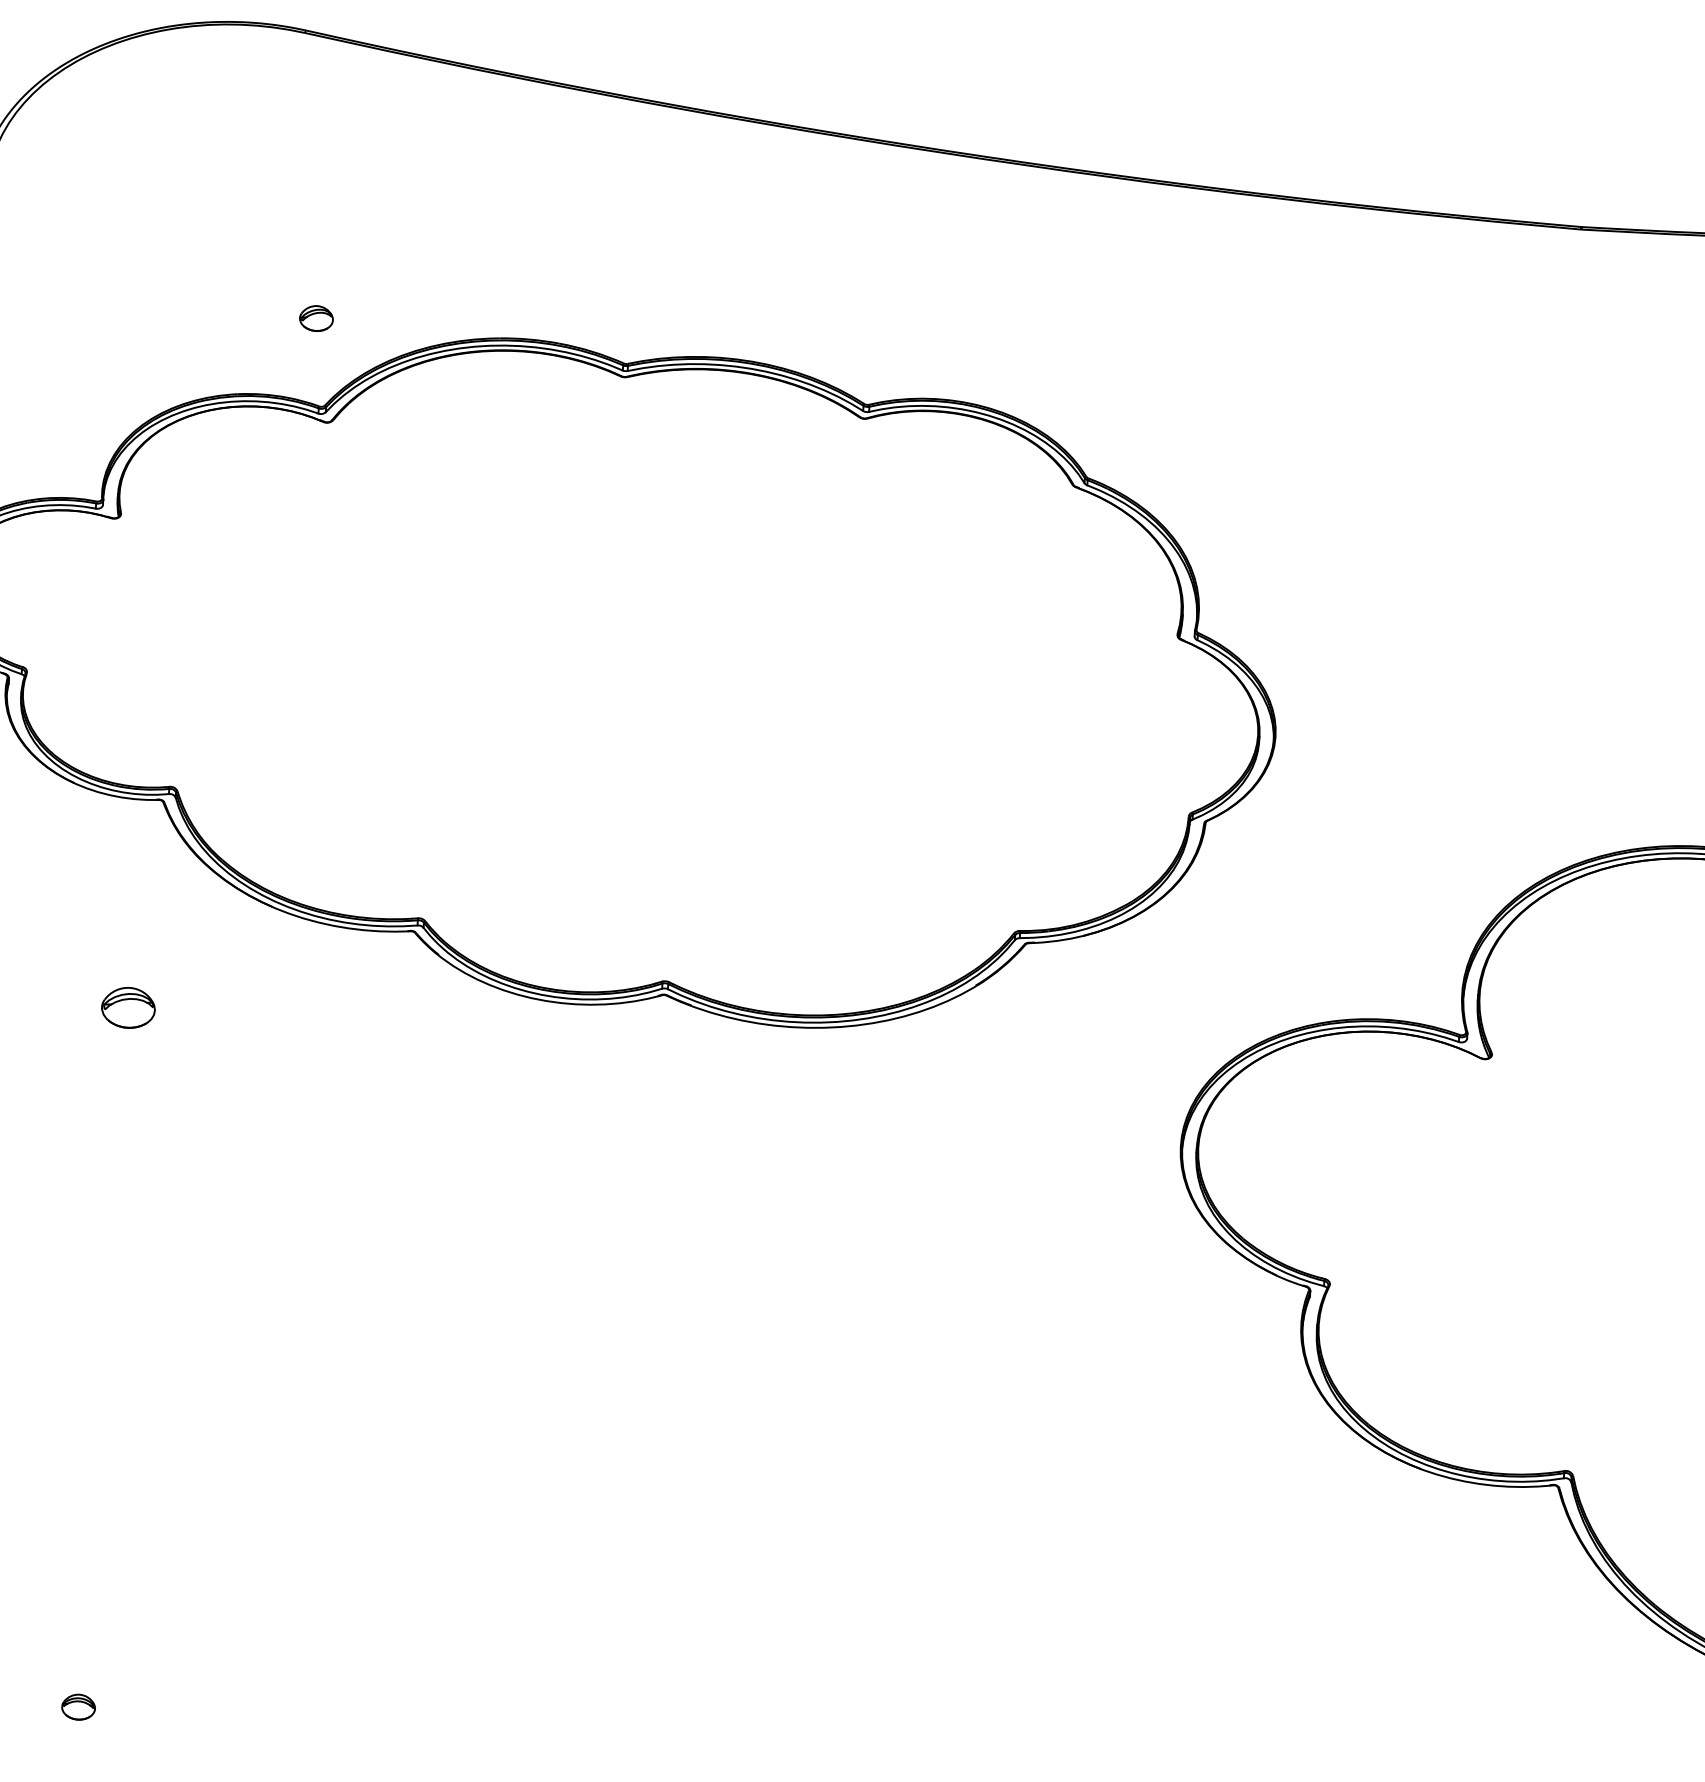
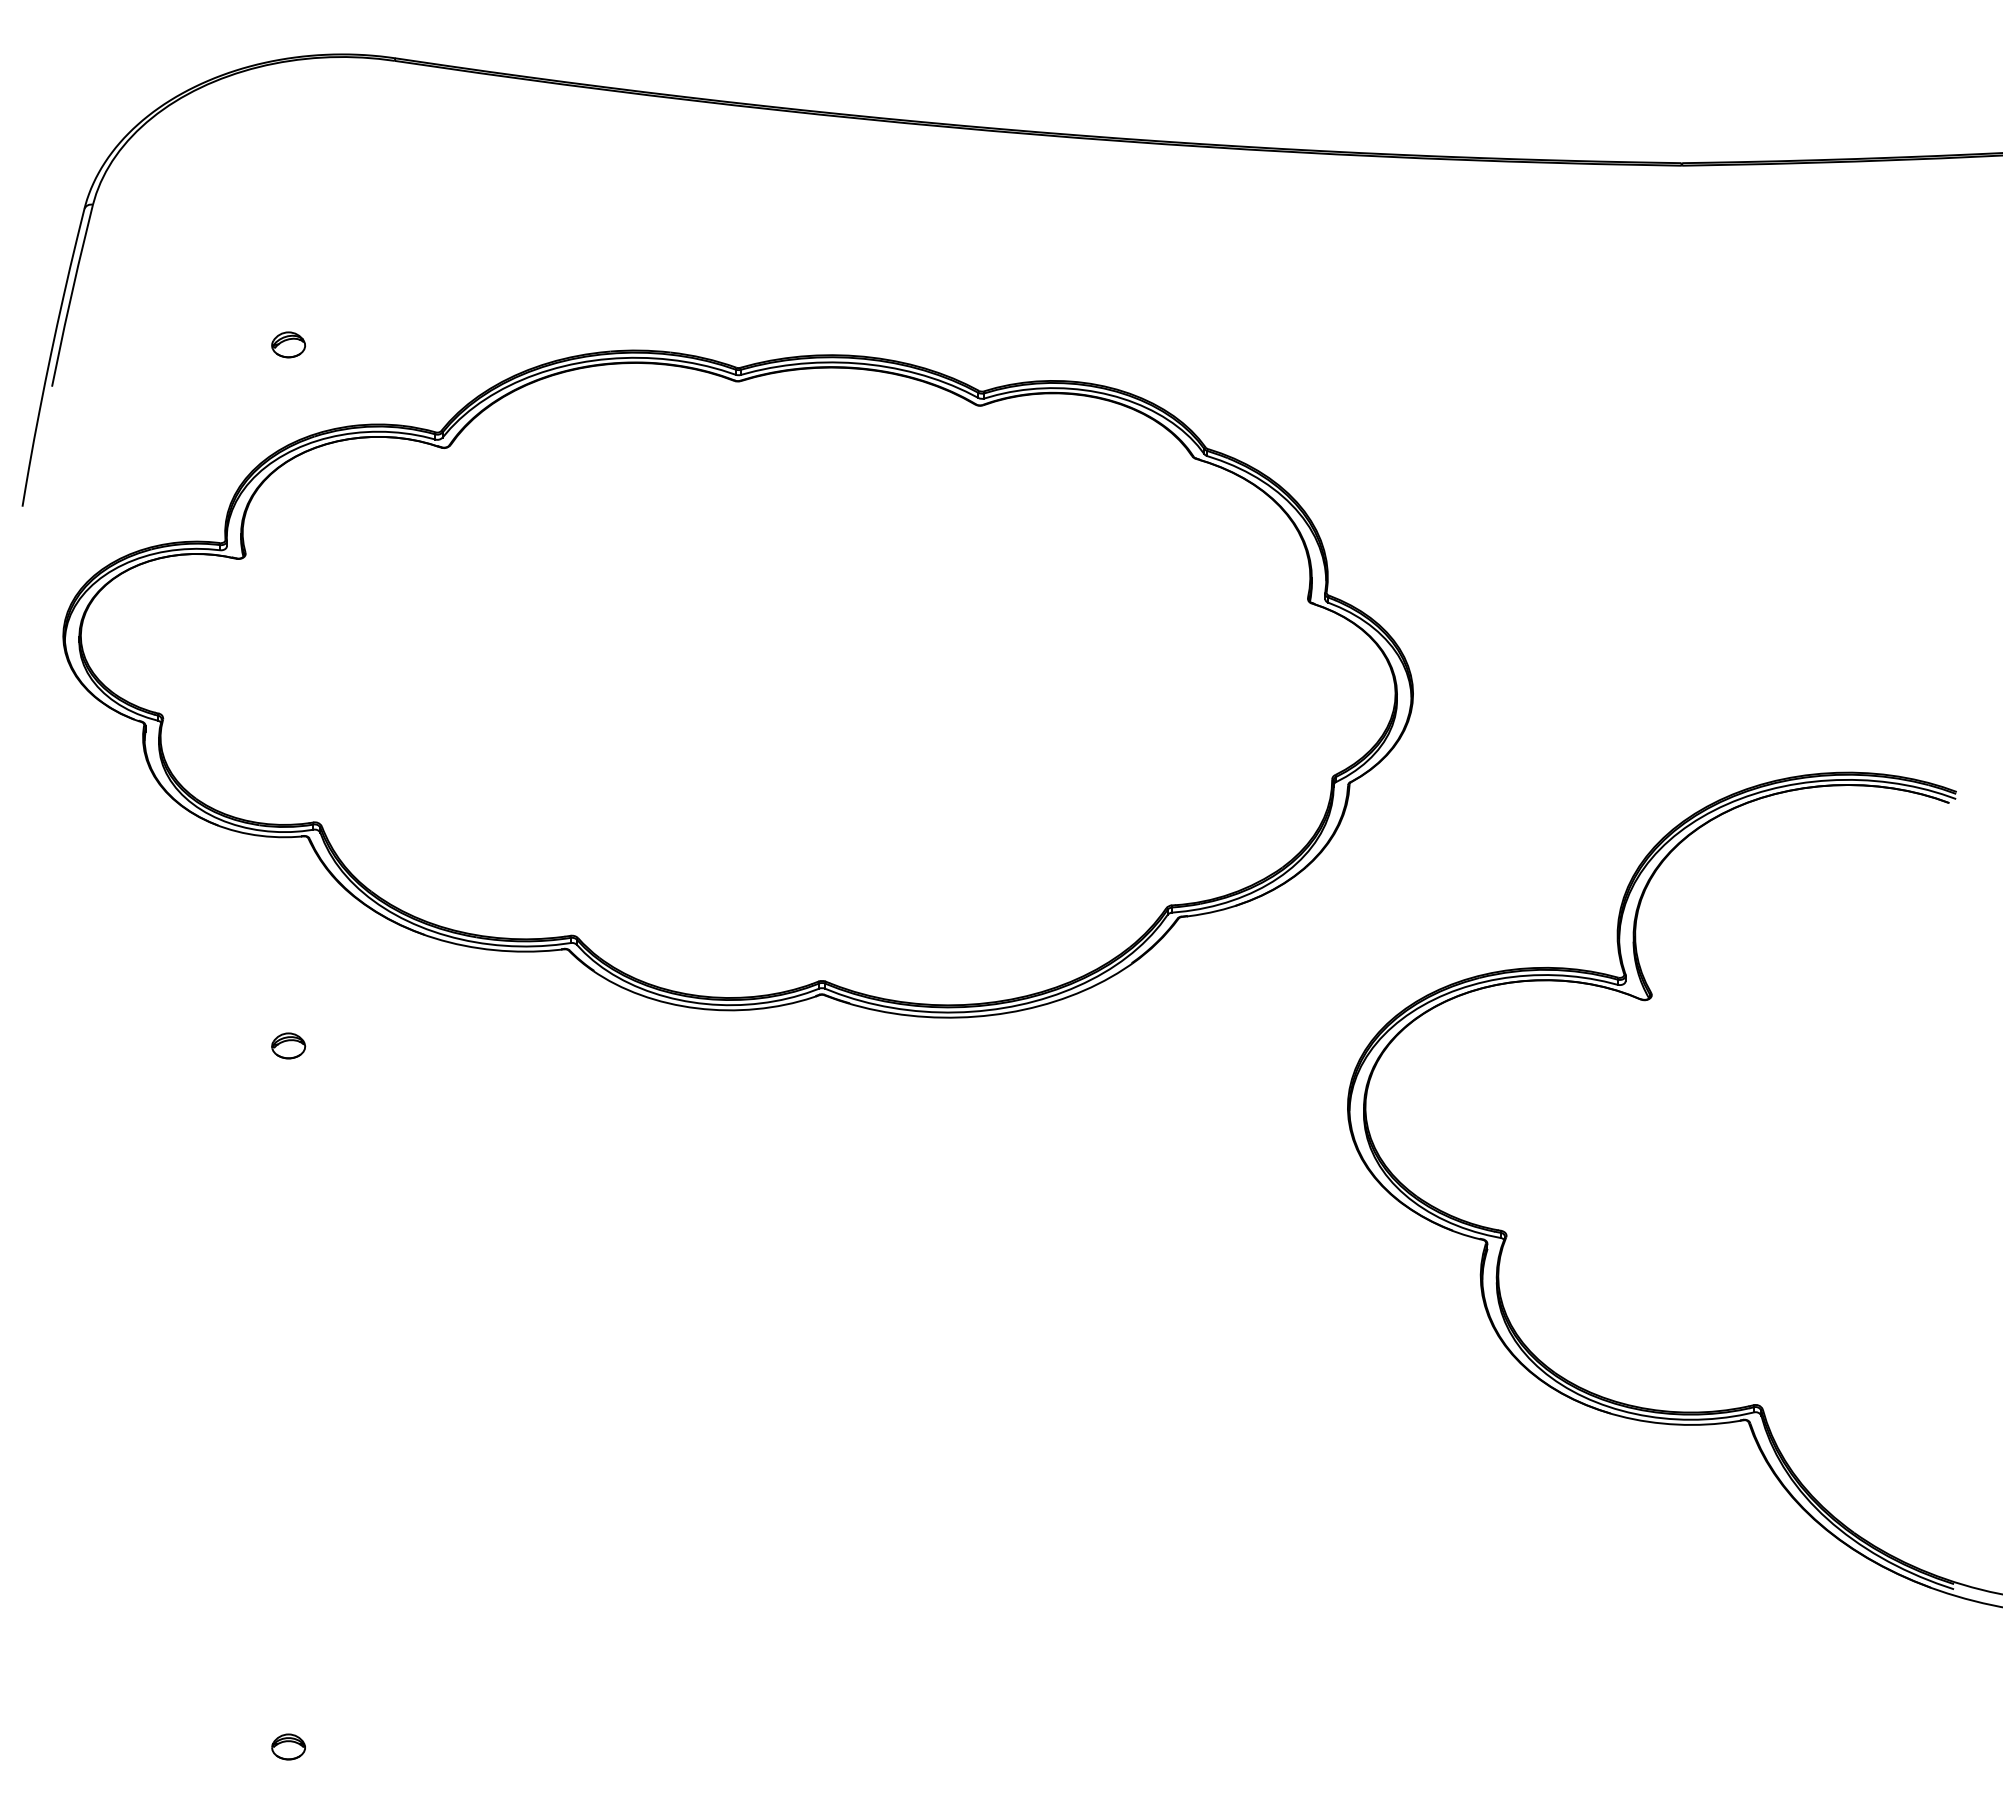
part: (316, 318) -> (288, 344), moved
part: (128, 1007) -> (288, 1045), size x0.62

